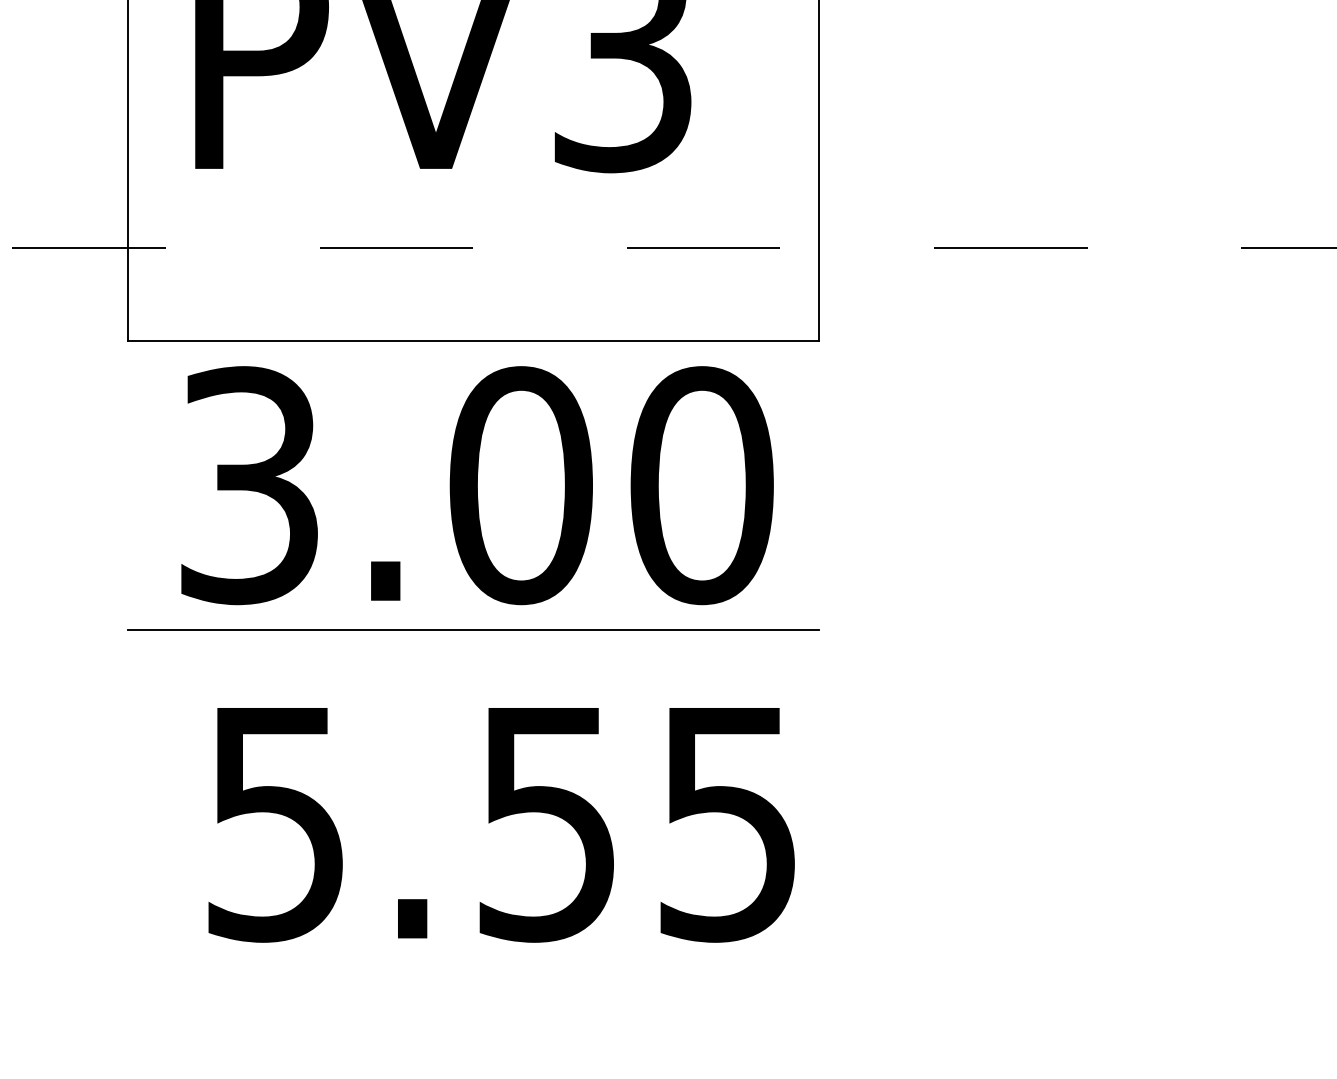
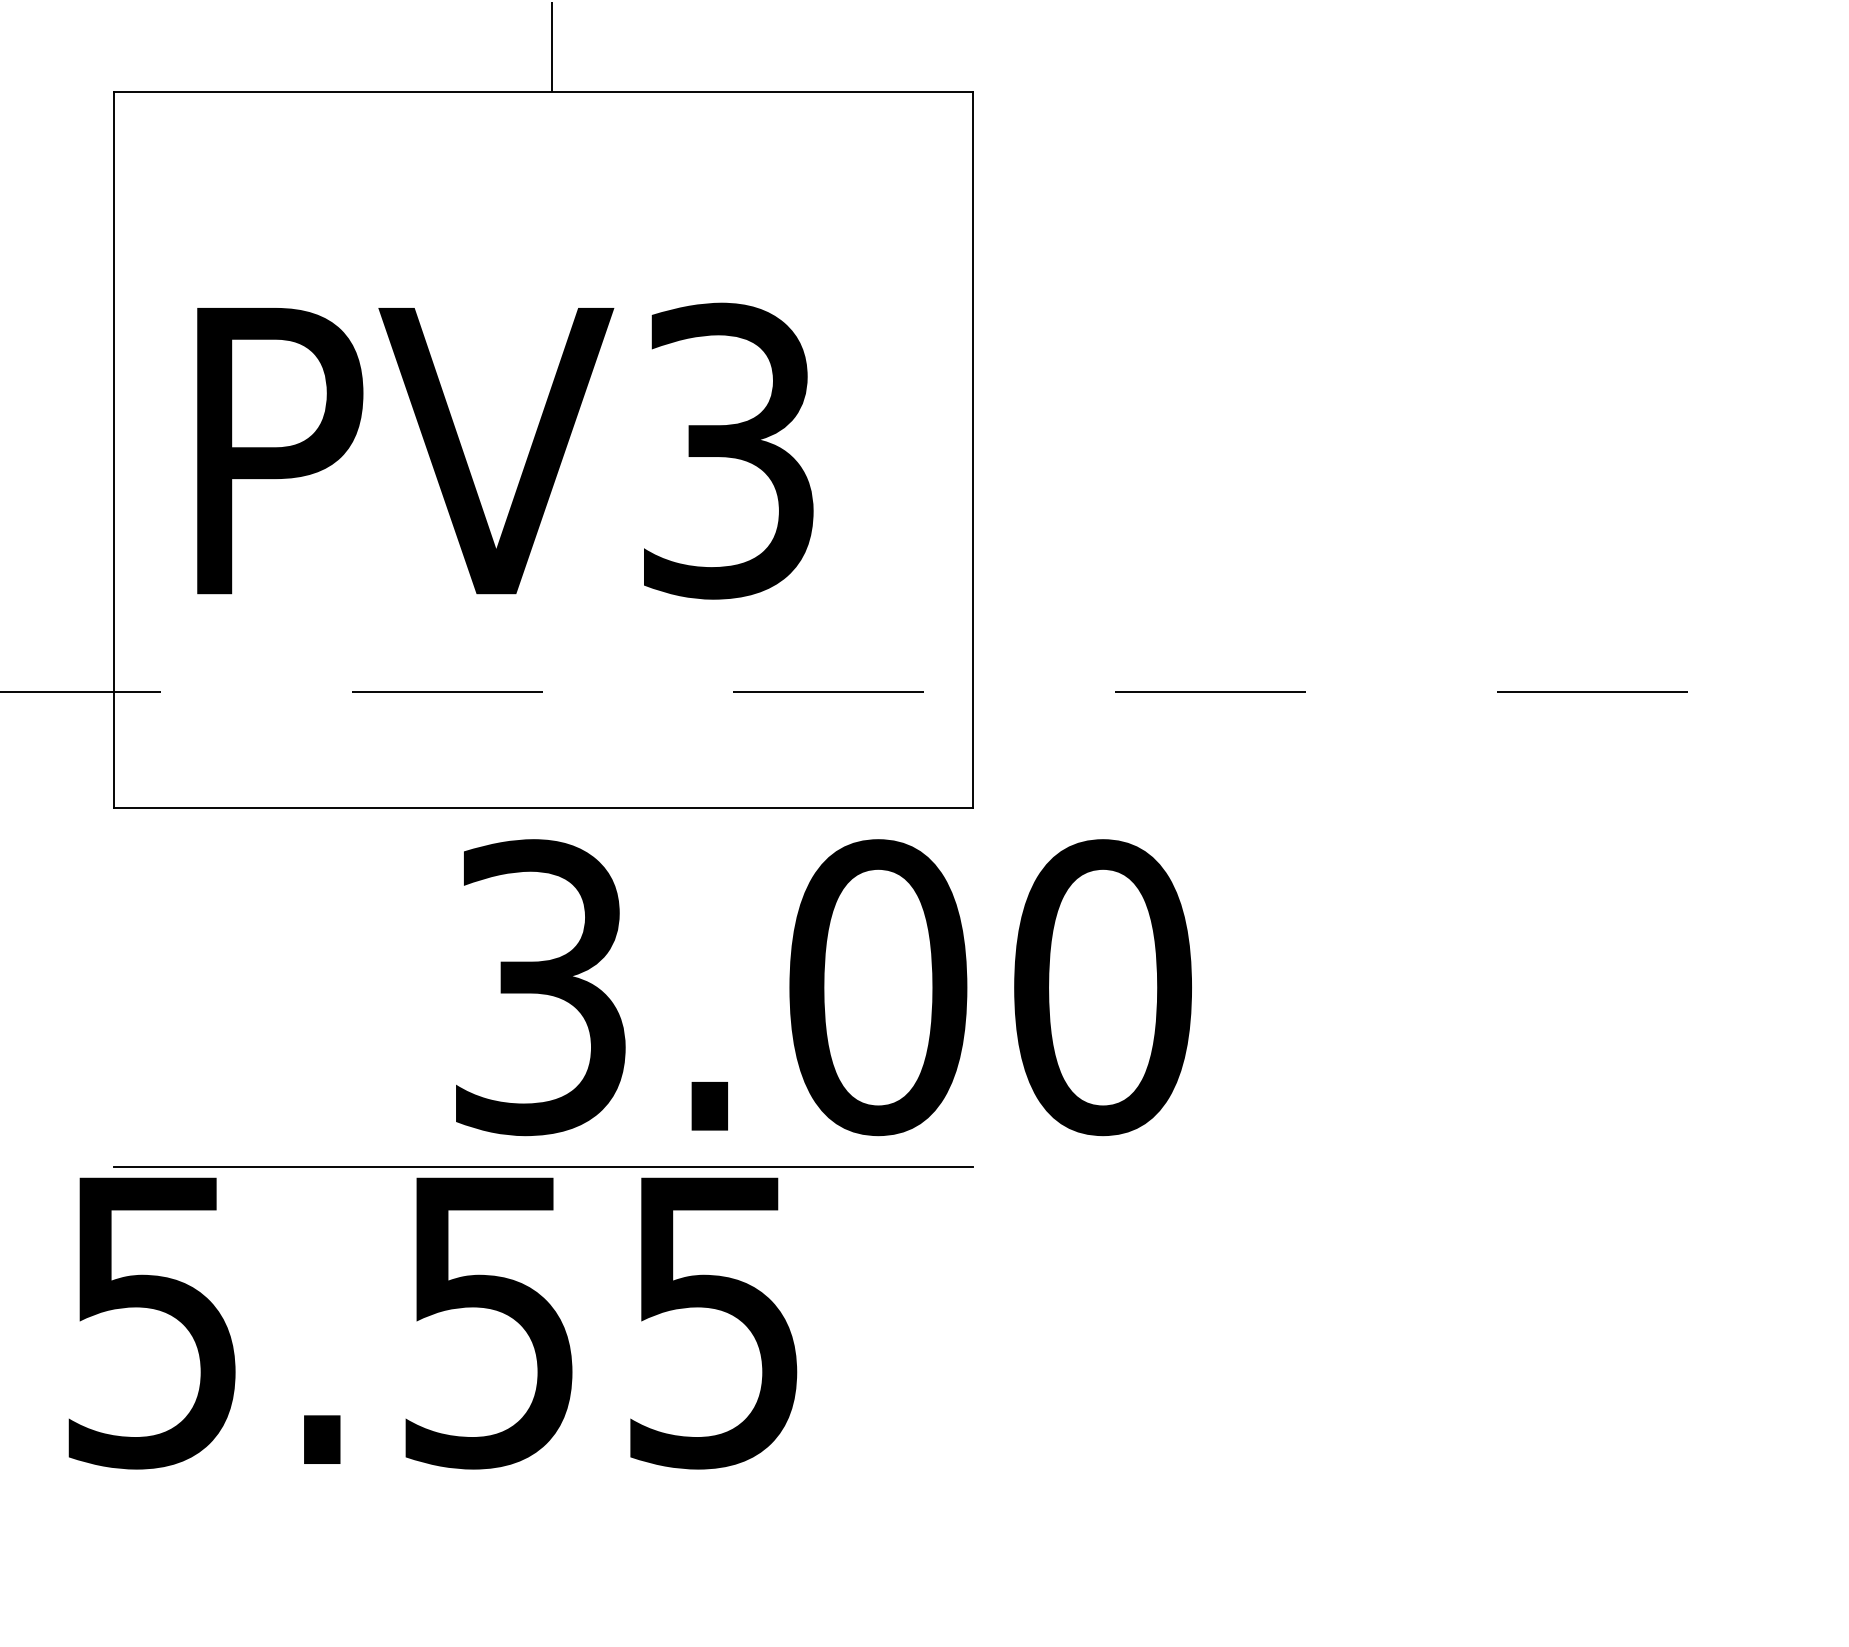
text: (477, 485) -> (823, 987), moved
text: (501, 825) -> (432, 1323), moved

